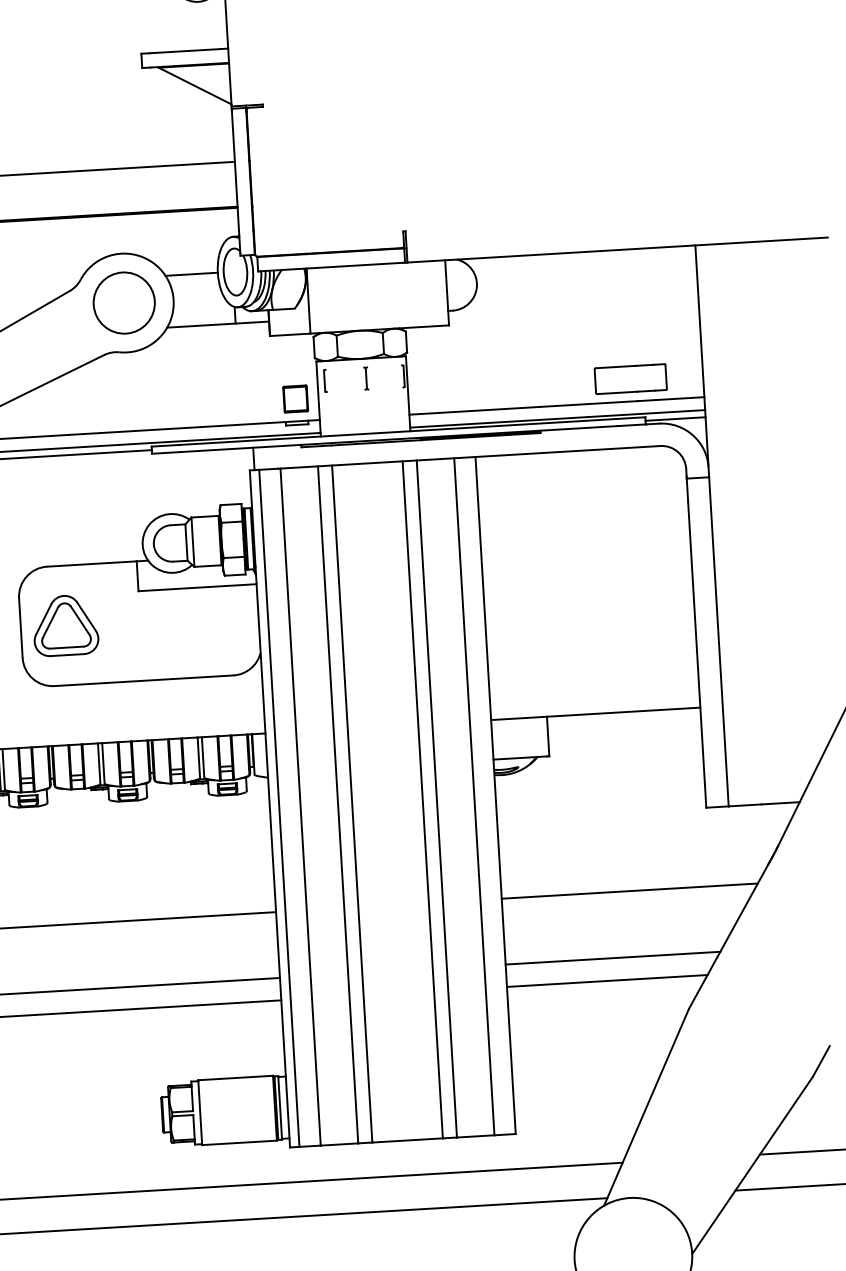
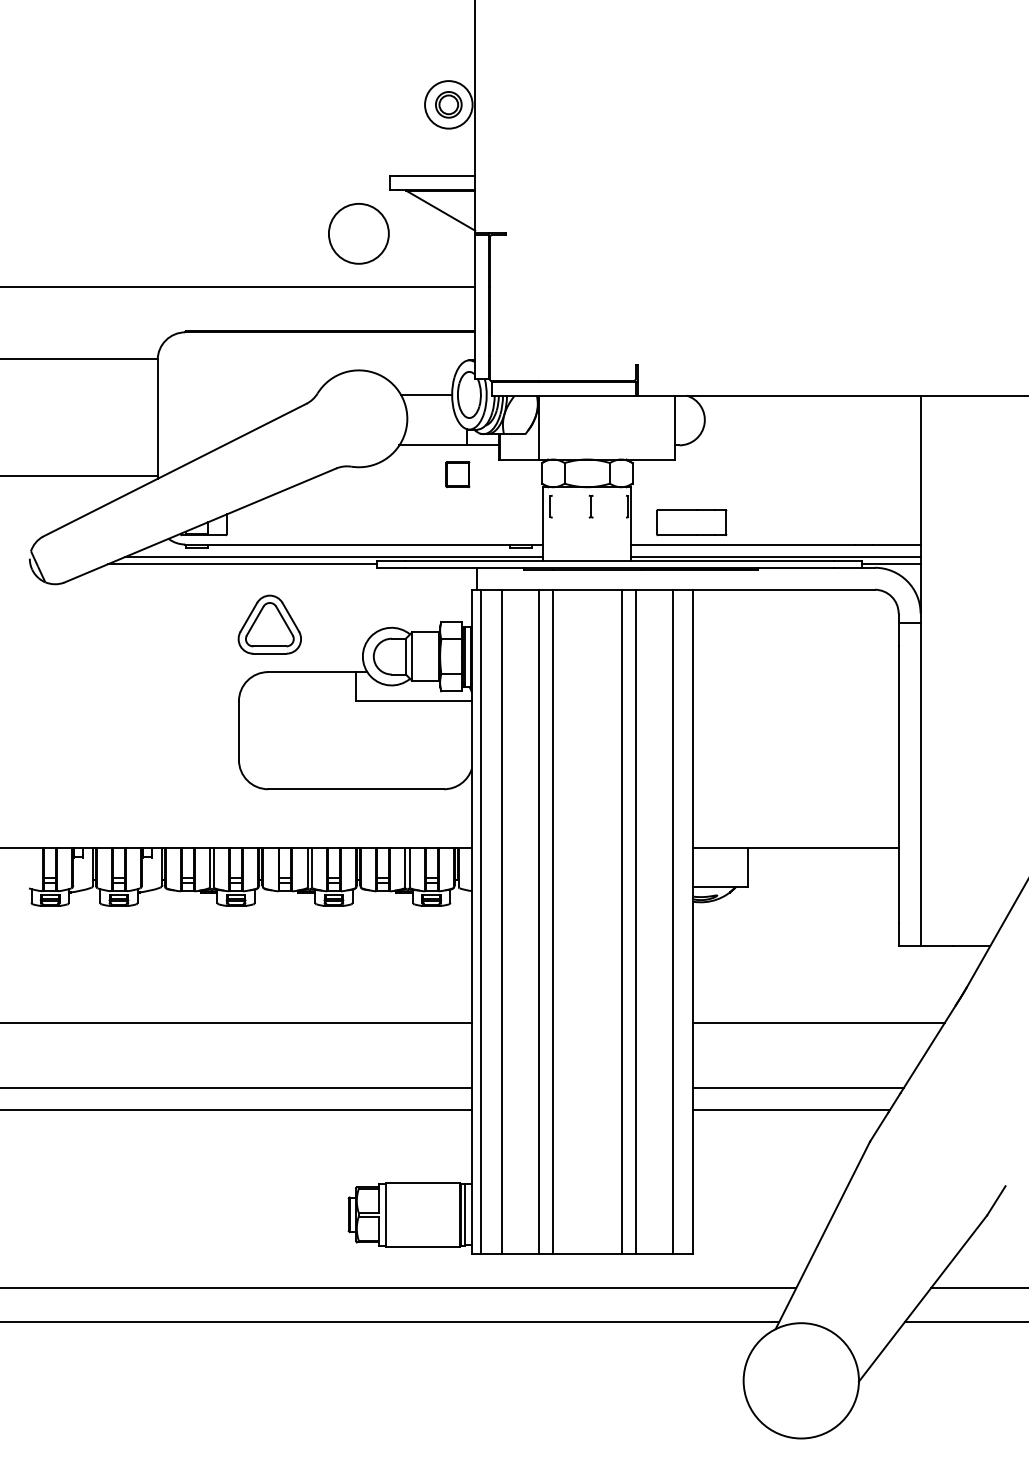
circle: (123, 302) -> (358, 233), moved
part: (630, 379) -> (691, 522), moved
part: (295, 398) -> (457, 474), moved
part: (65, 625) -> (269, 624), moved

